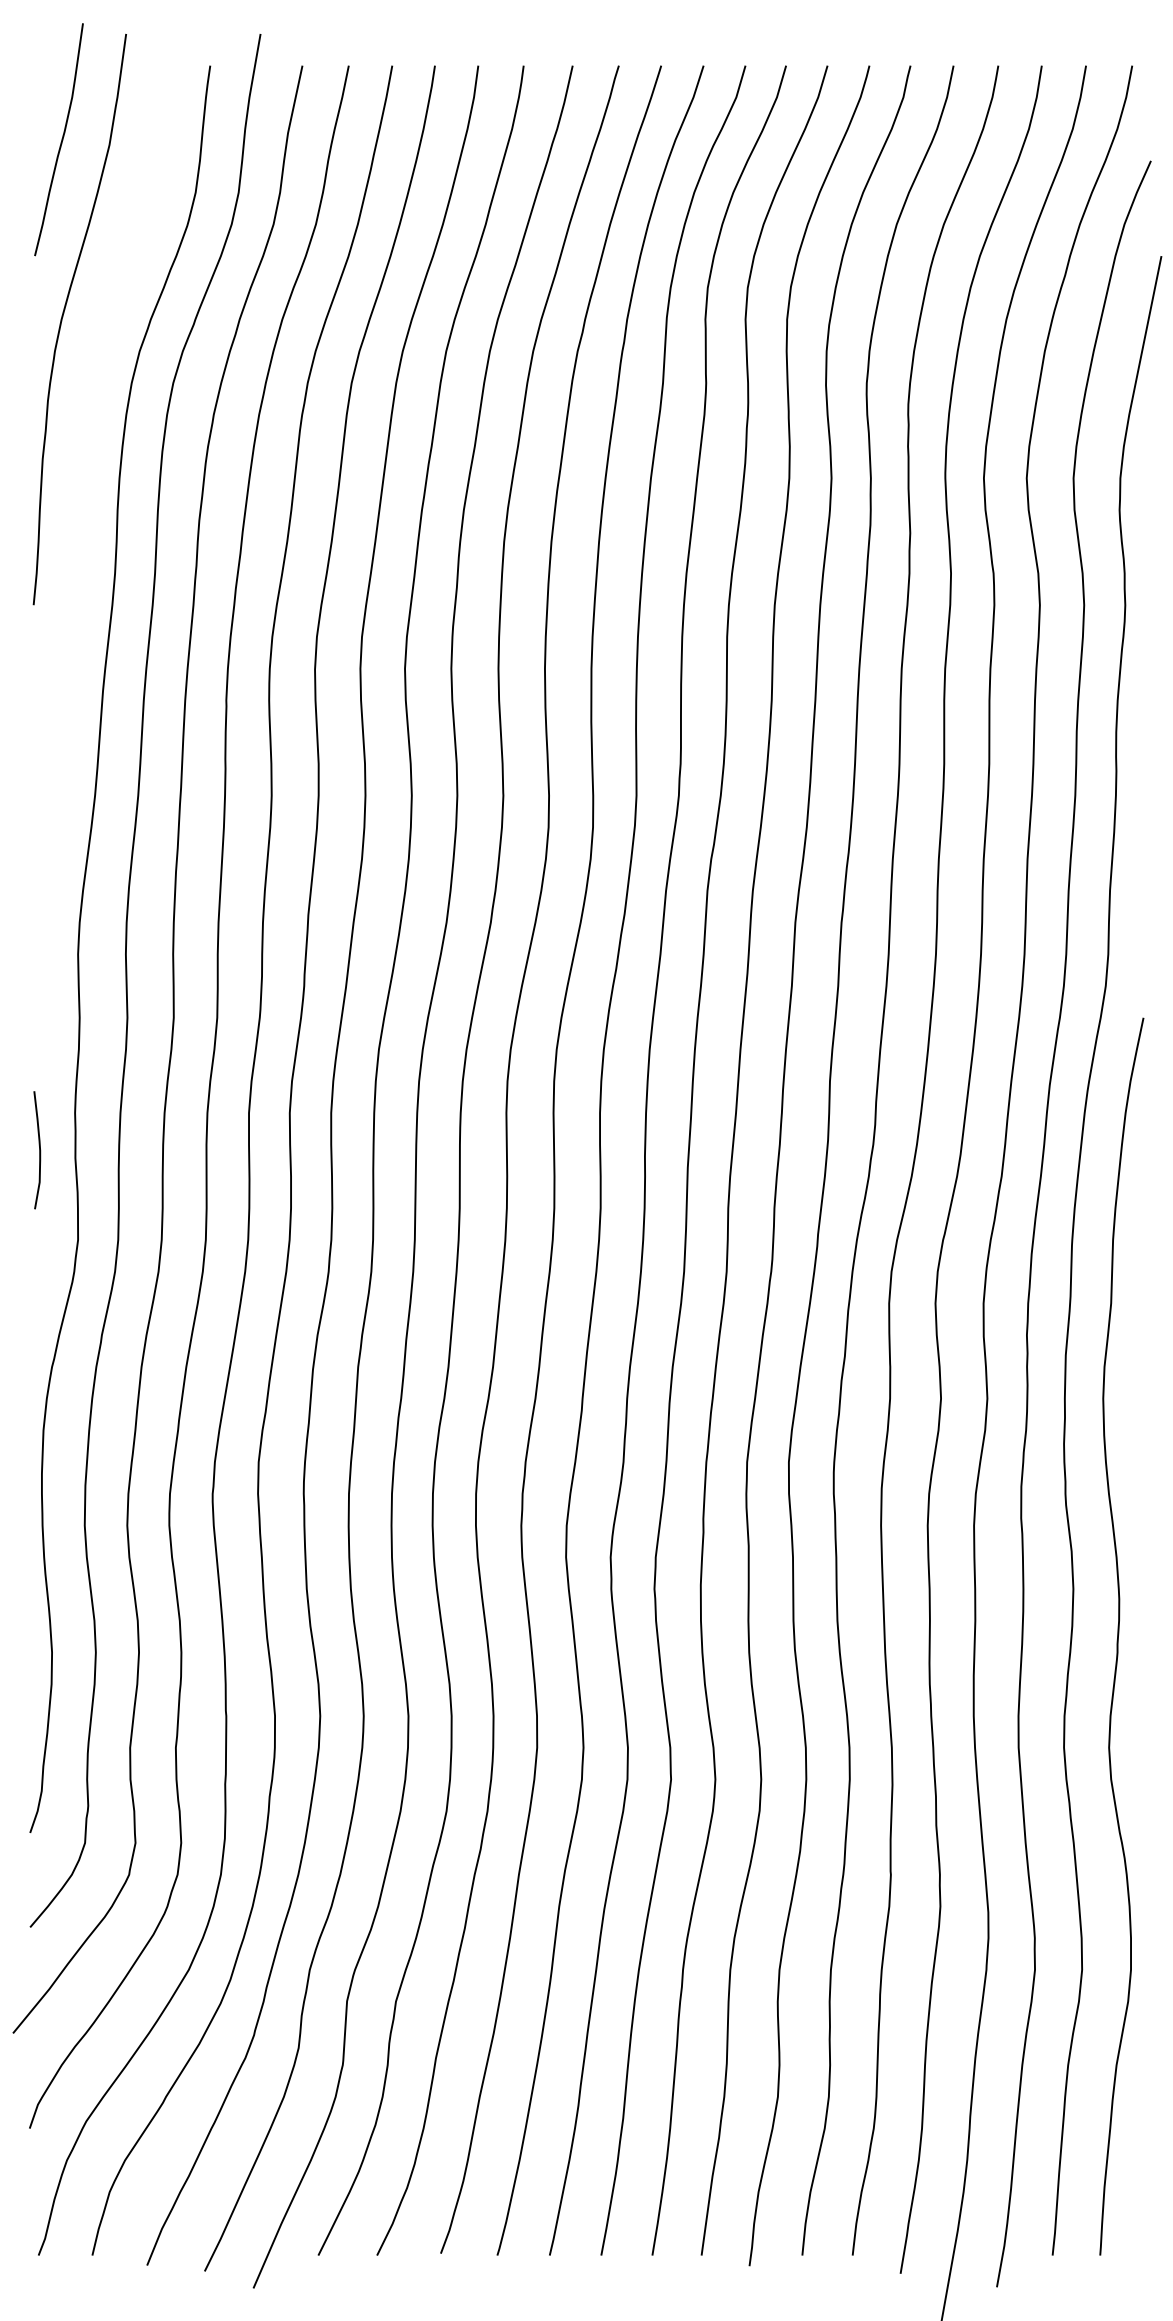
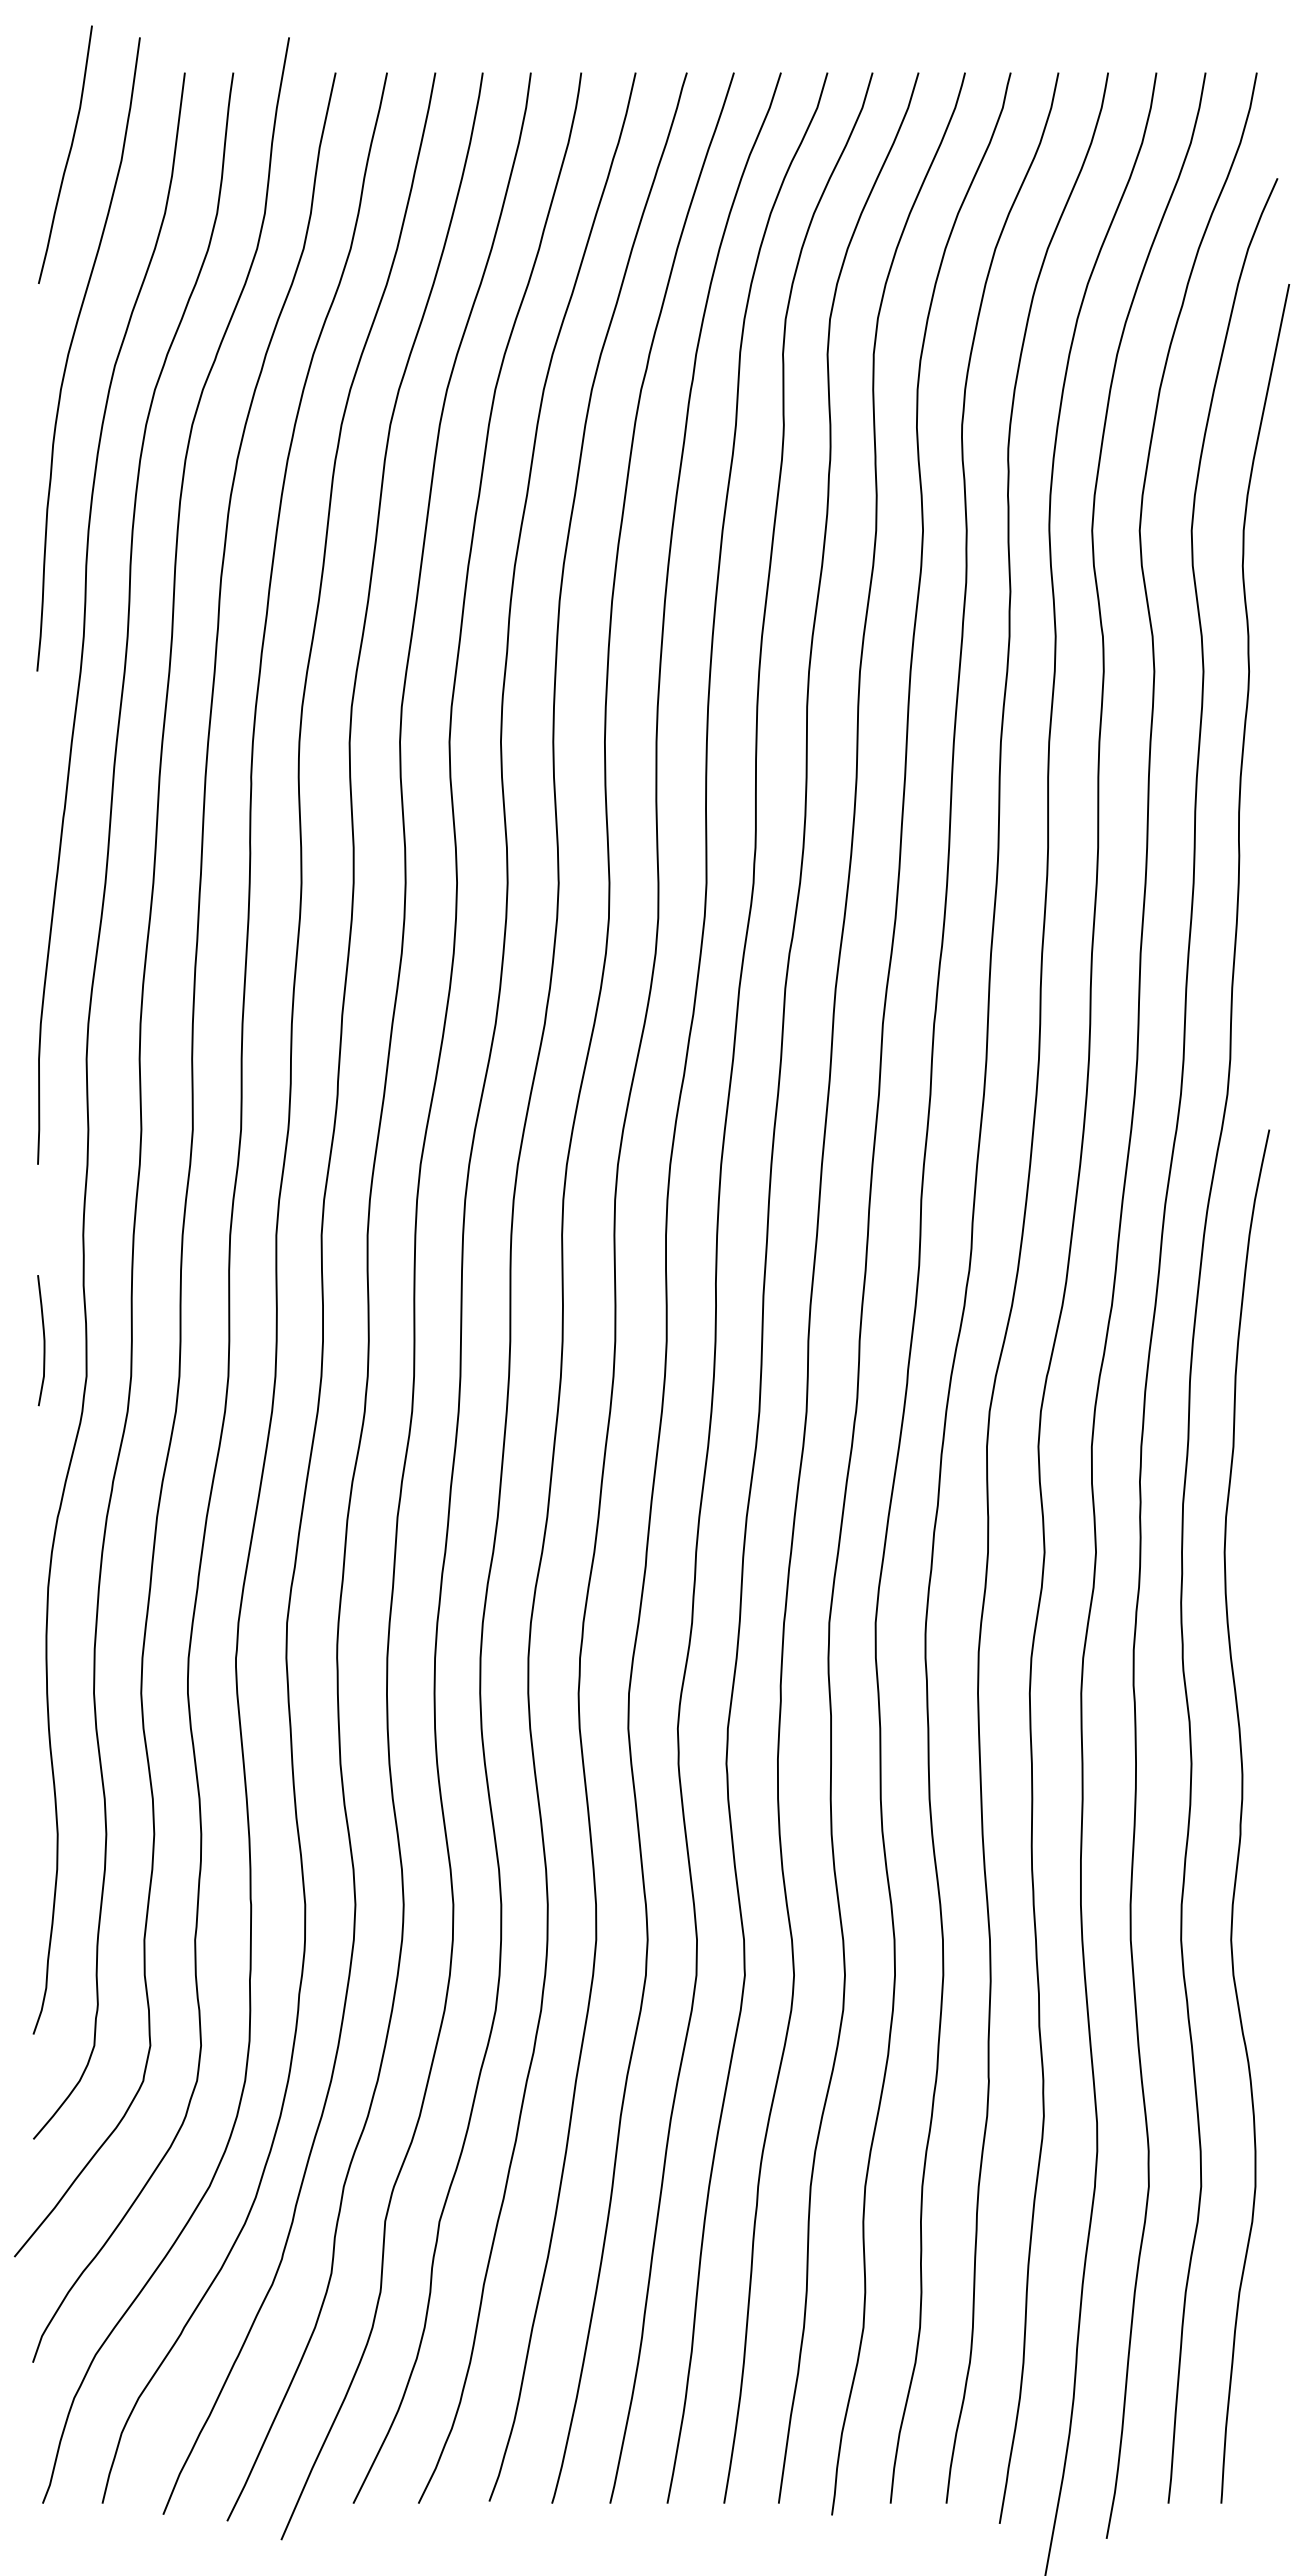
curve: (77, 557) -> (85, 618), added
curve: (39, 1150) -> (43, 1340), moved

